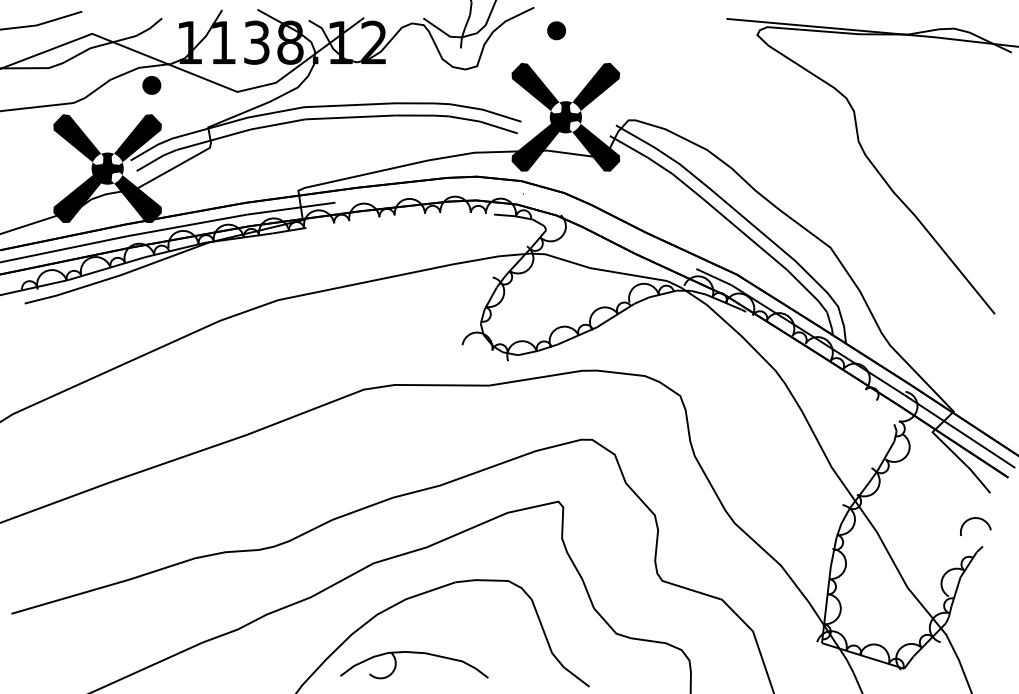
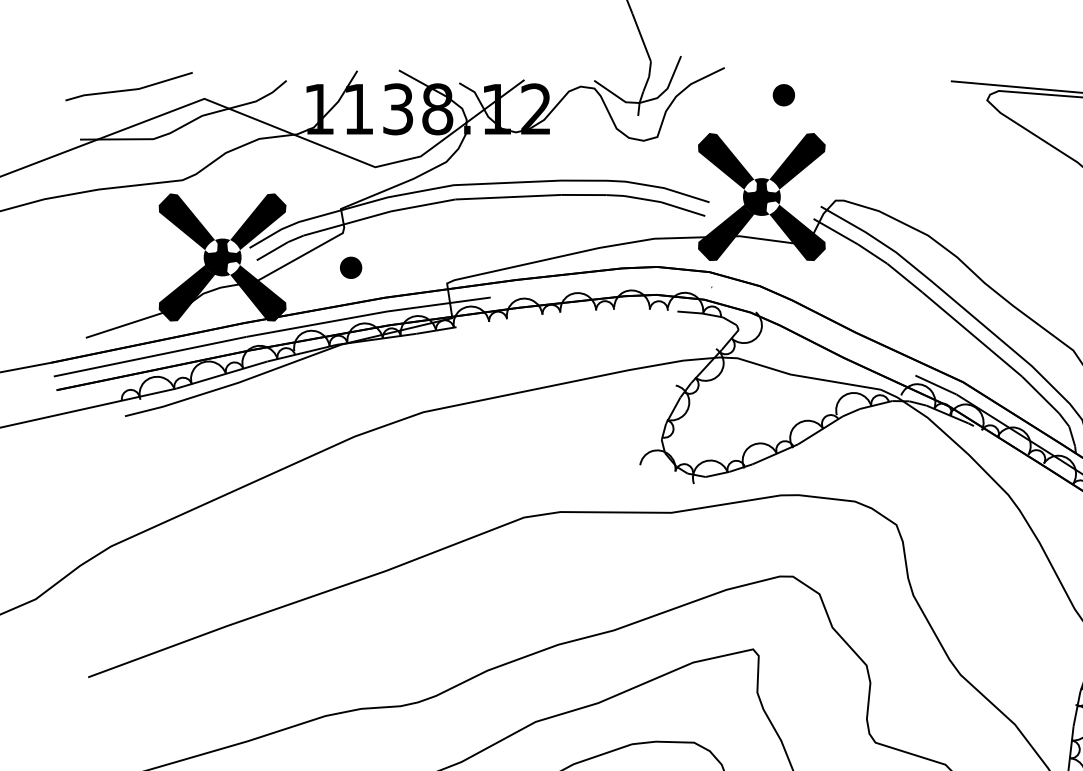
part: (556, 30) -> (783, 94), moved
part: (151, 85) -> (350, 267), moved

